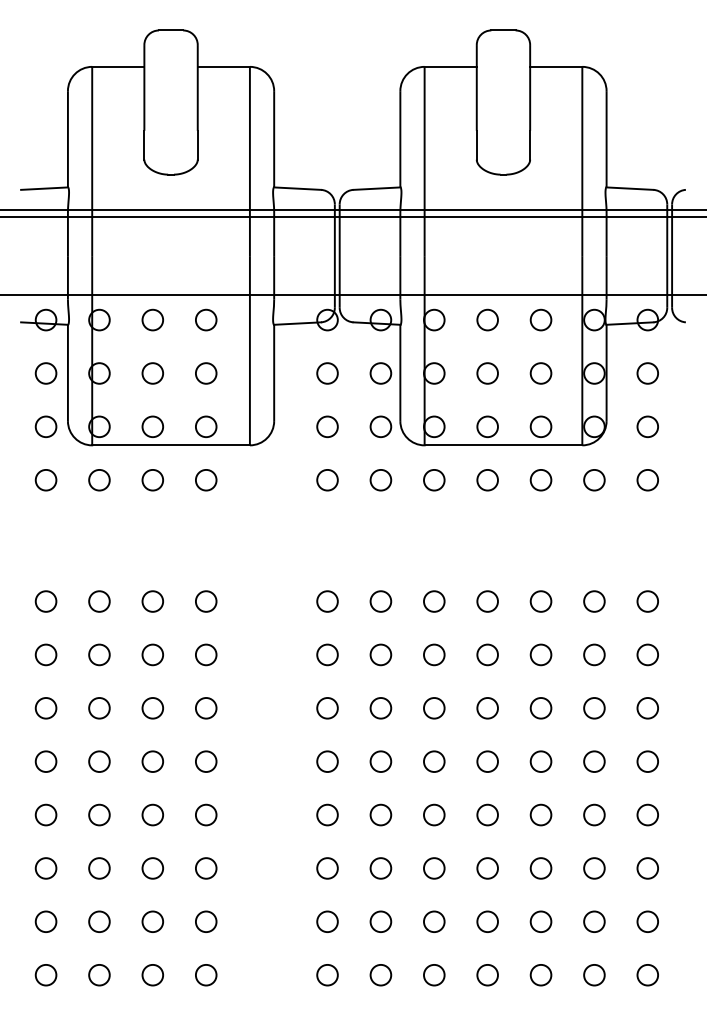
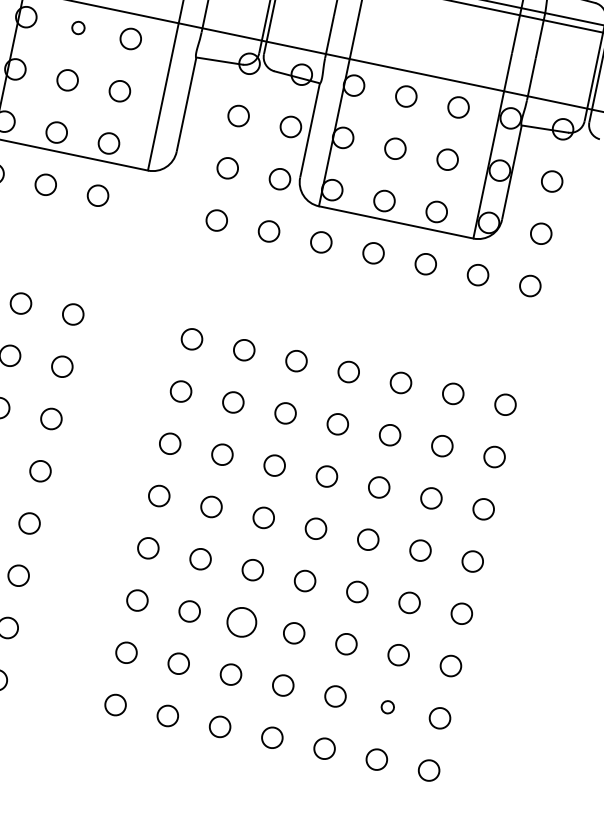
circle: (152, 319) -> (78, 27), size x0.6
circle: (434, 868) -> (242, 622), size x1.4
circle: (594, 921) -> (387, 707), size x0.6

